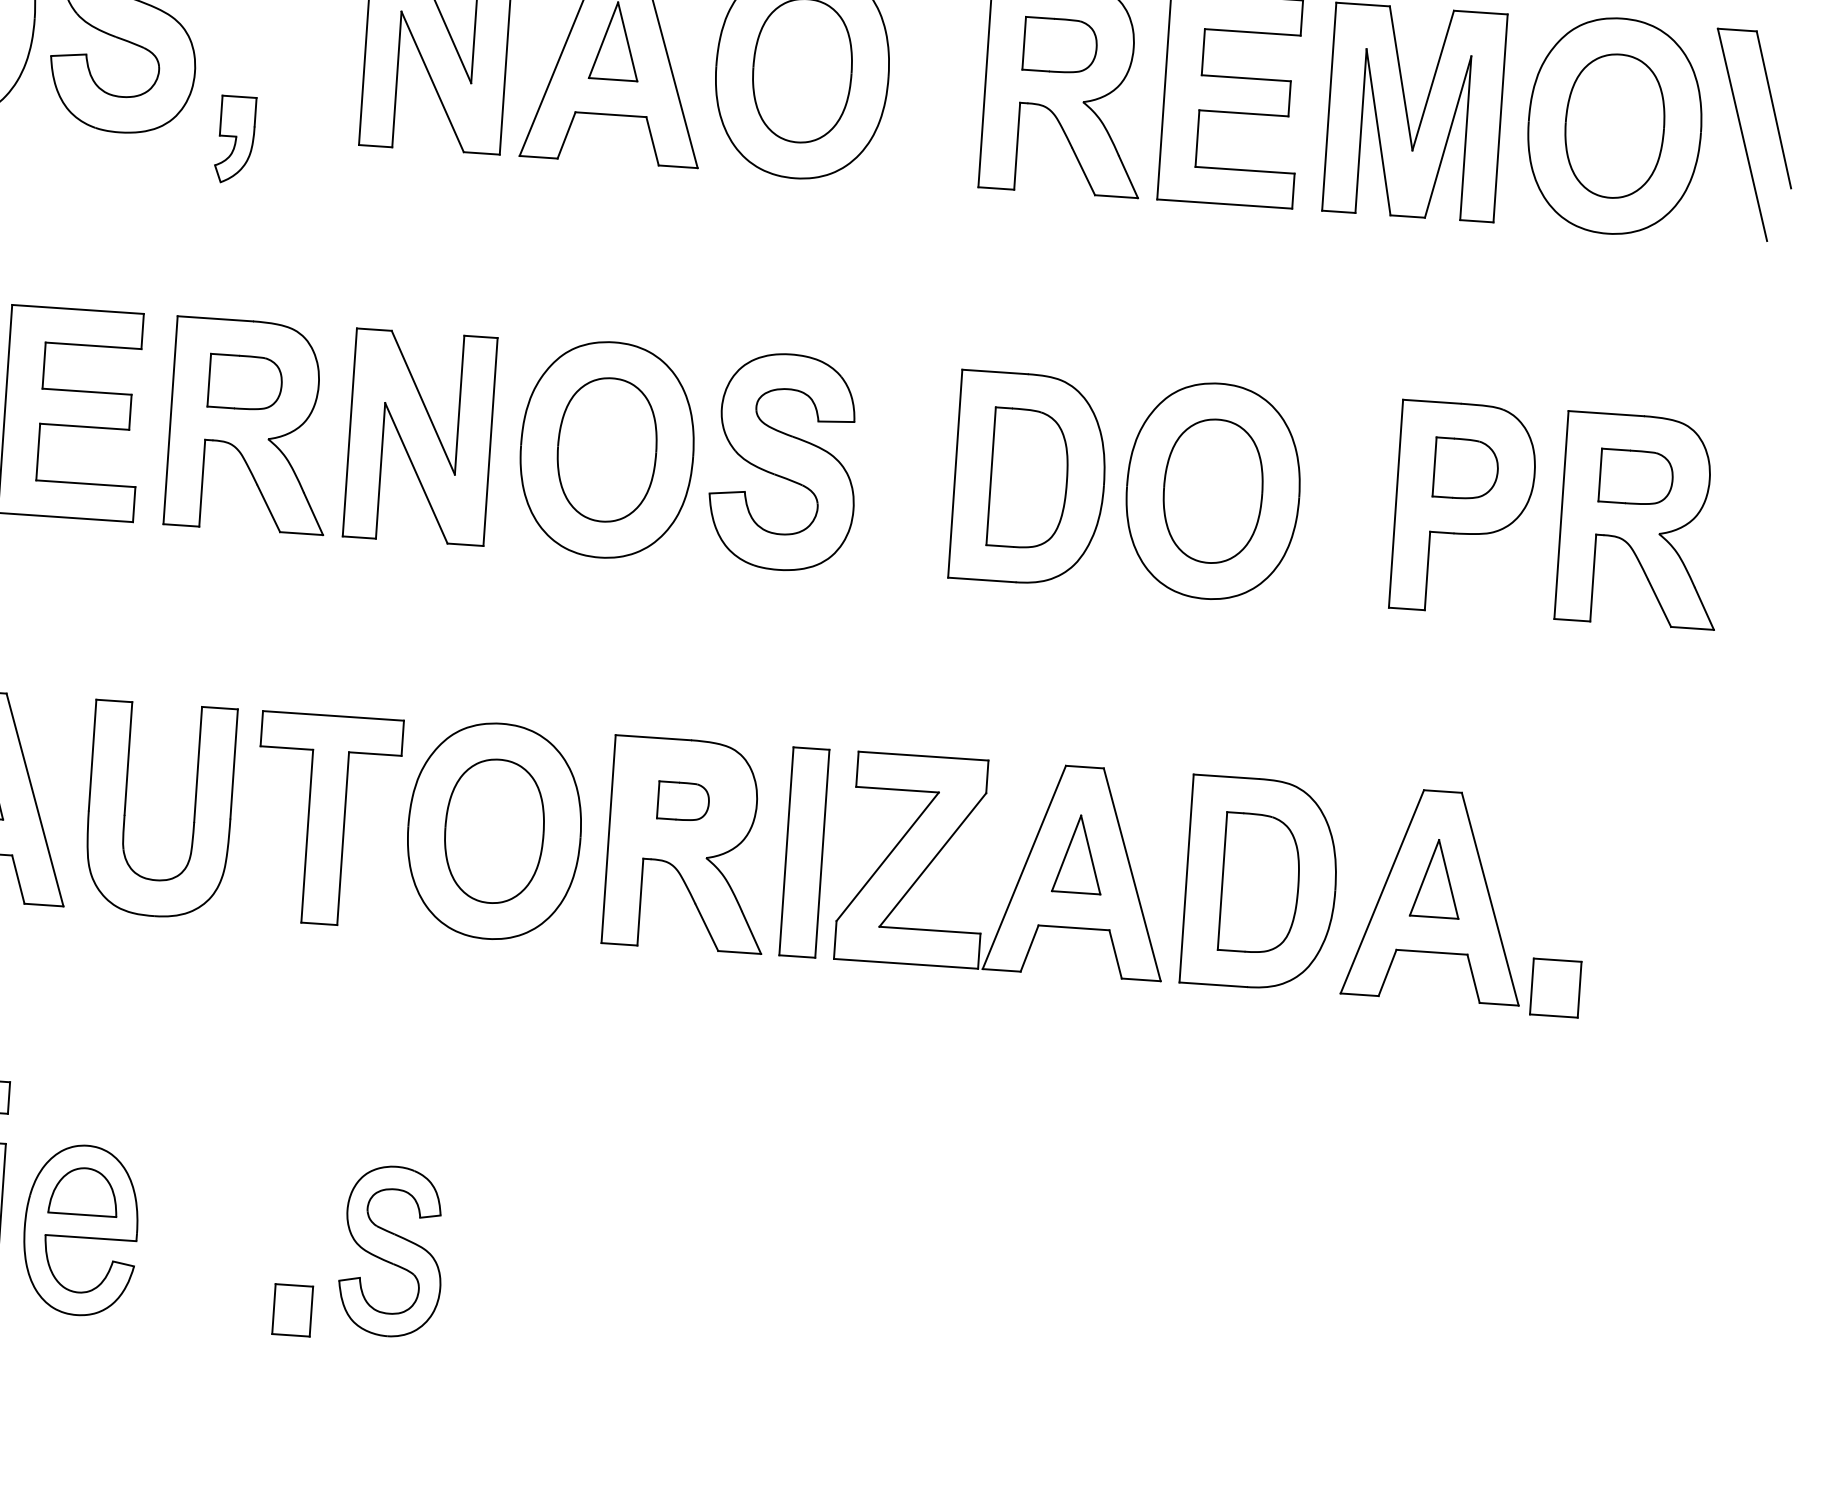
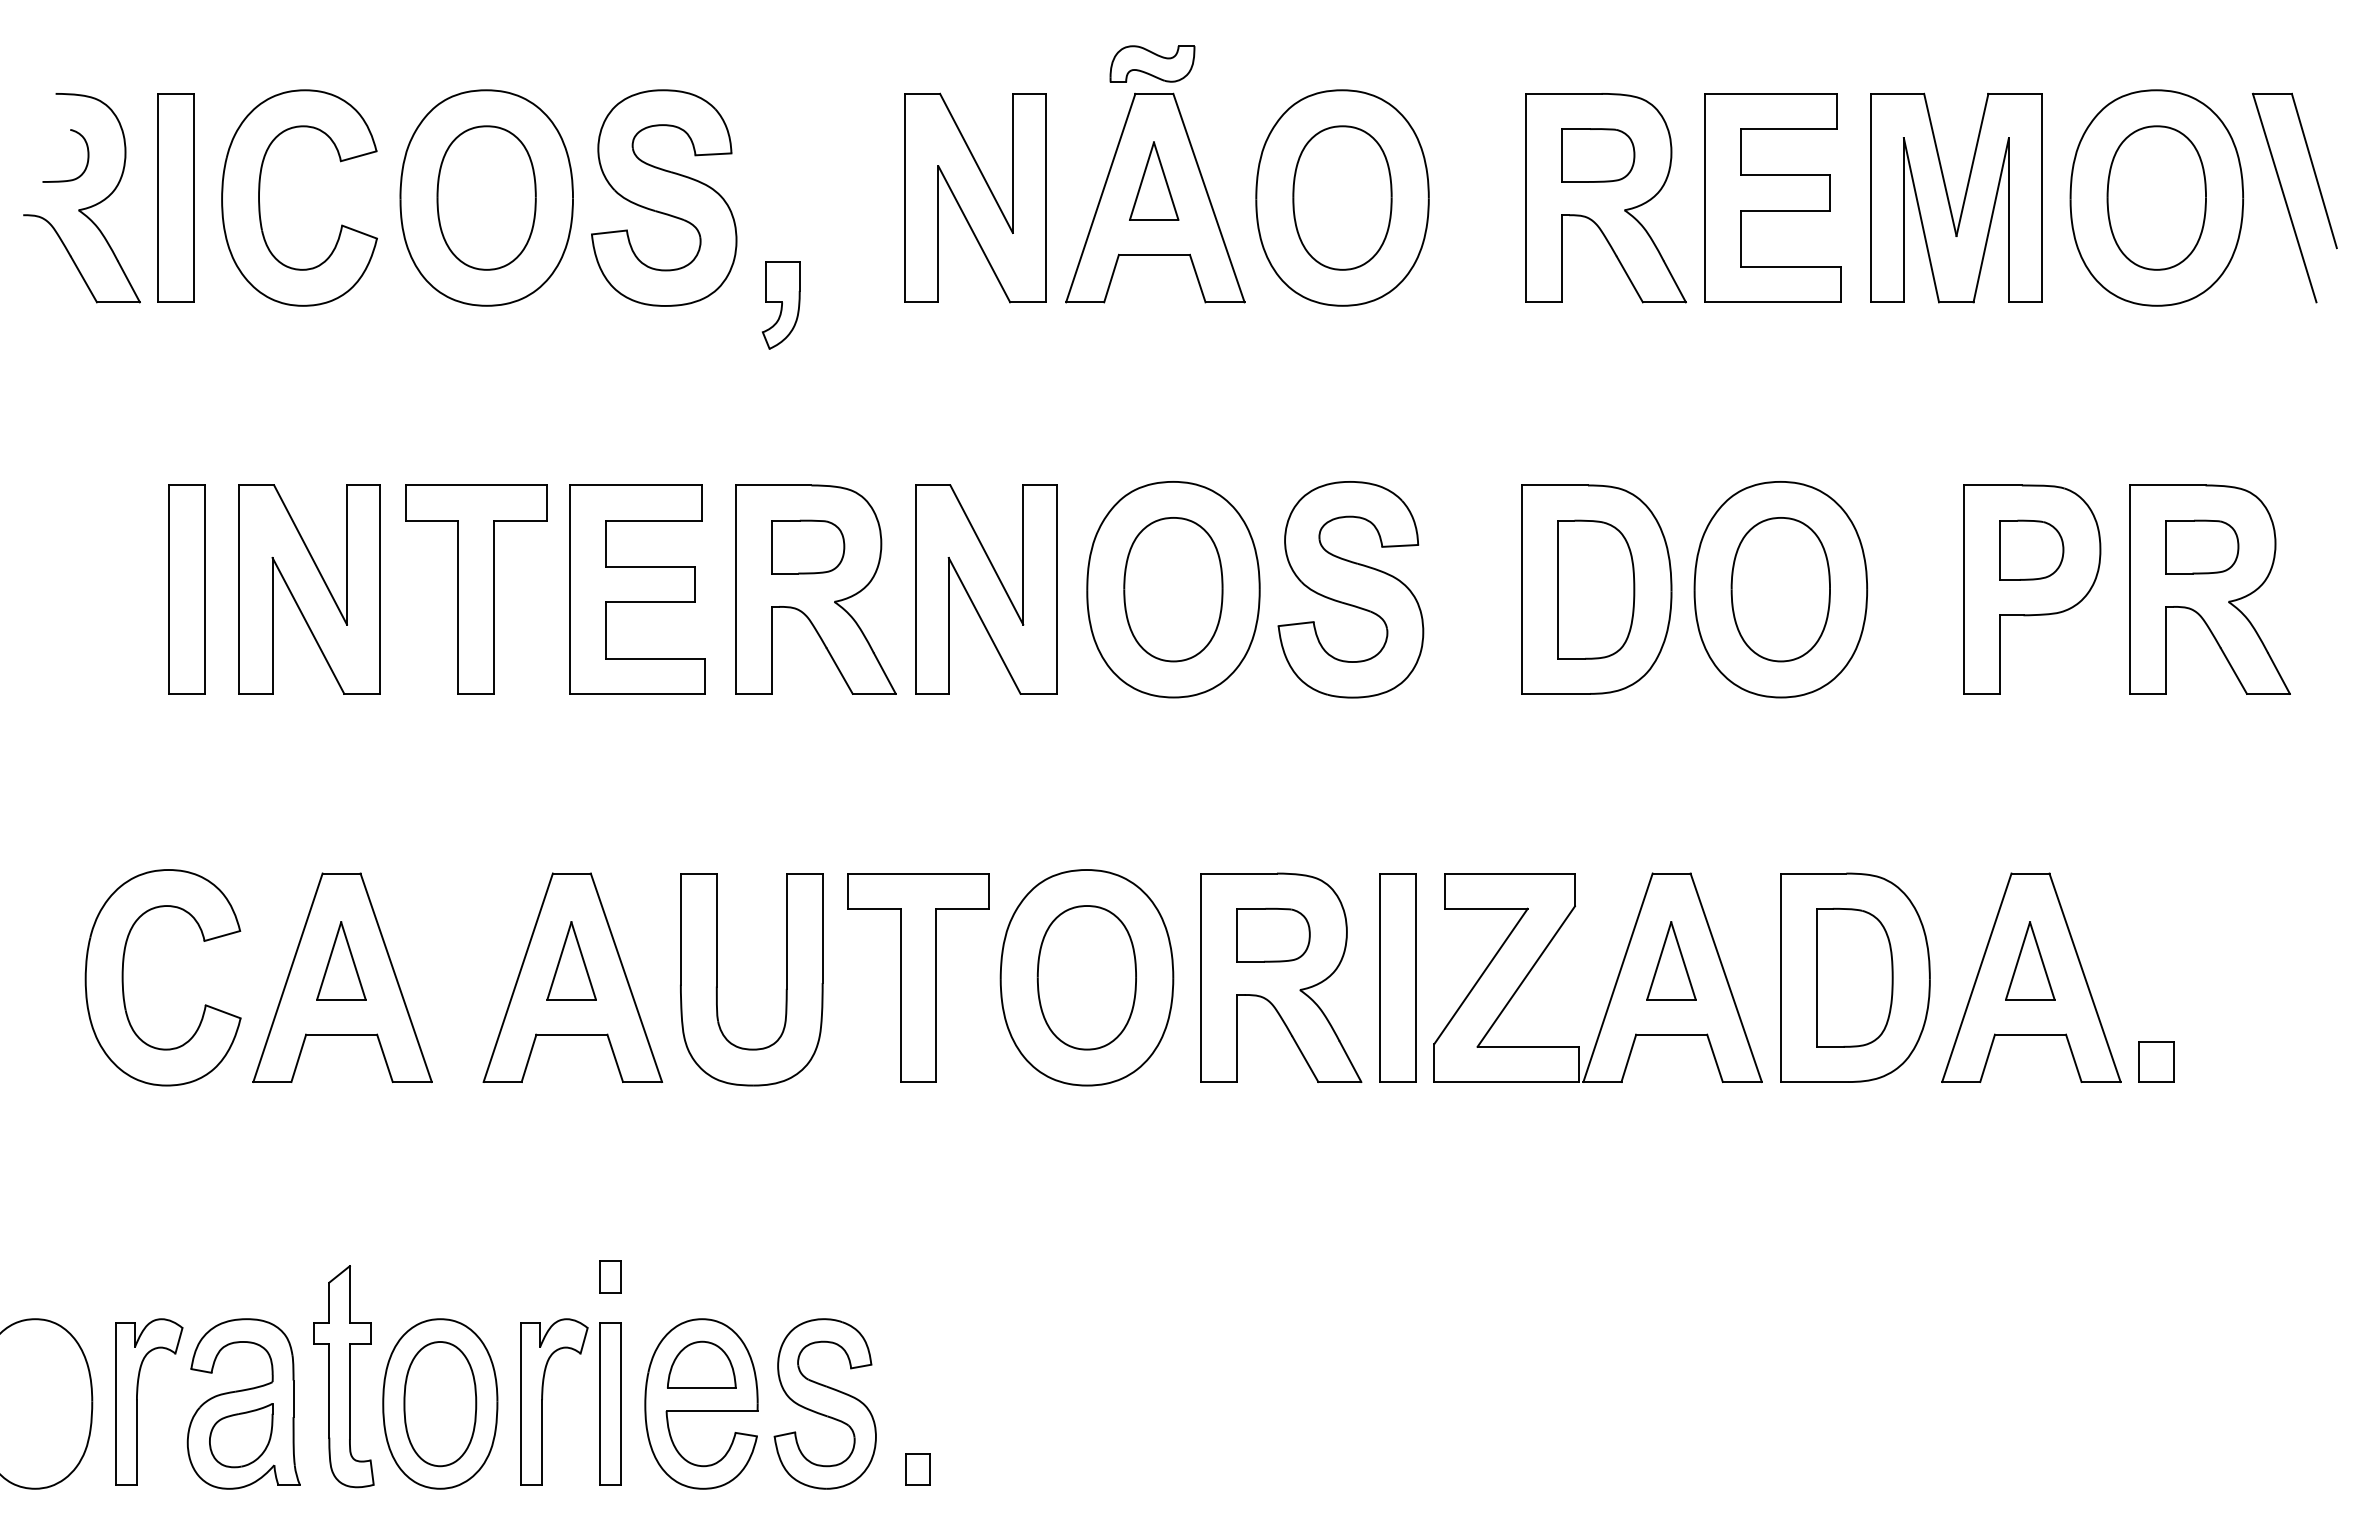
part: (683, 800) -> (1273, 934), size x1.43
part: (1555, 987) -> (2156, 1061), size x0.71
part: (391, 1250) -> (824, 1403), moved
part: (291, 1310) -> (917, 1469), size x0.62

